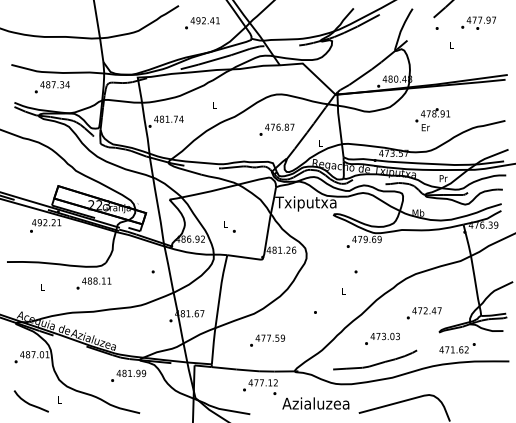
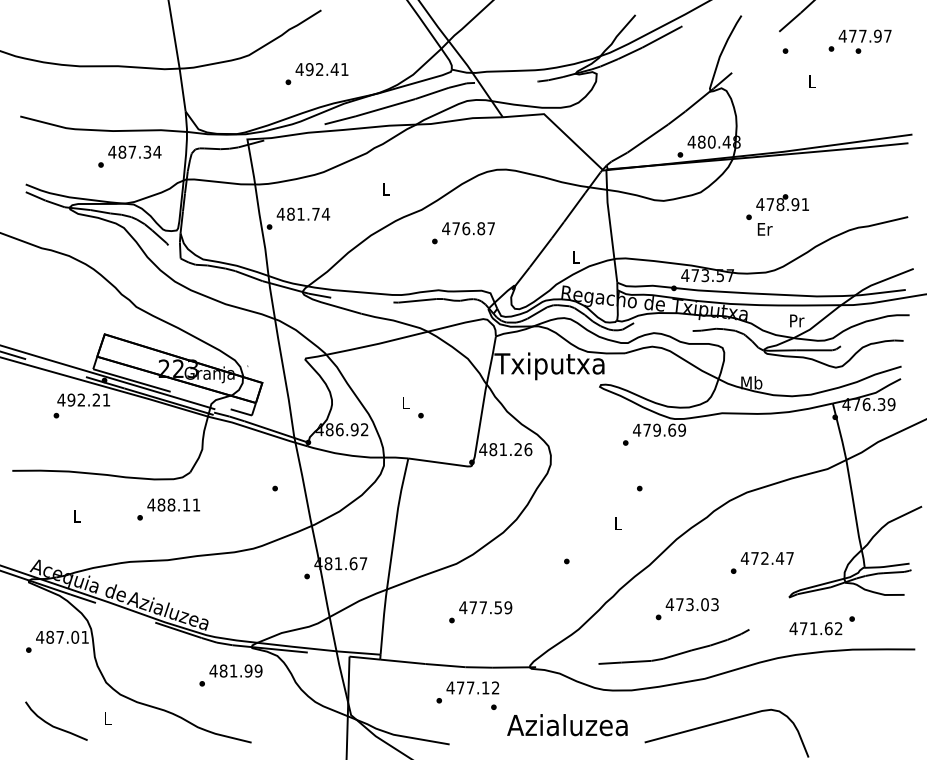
text: (202, 23) -> (317, 74), moved
text: (51, 87) -> (128, 157), moved
text: (276, 129) -> (462, 232), moved

